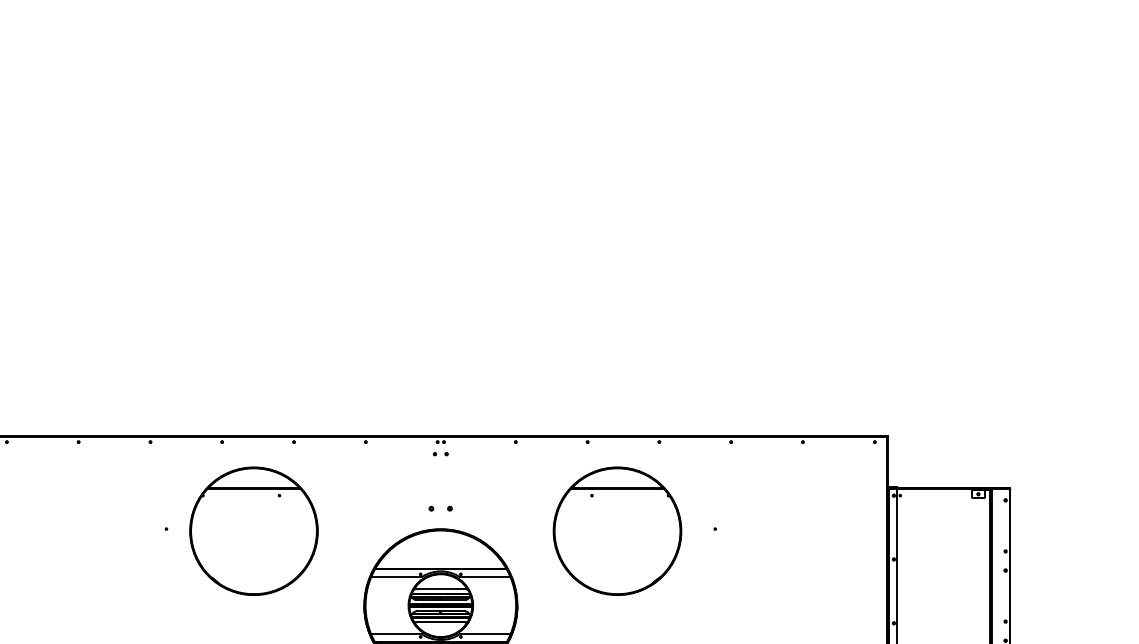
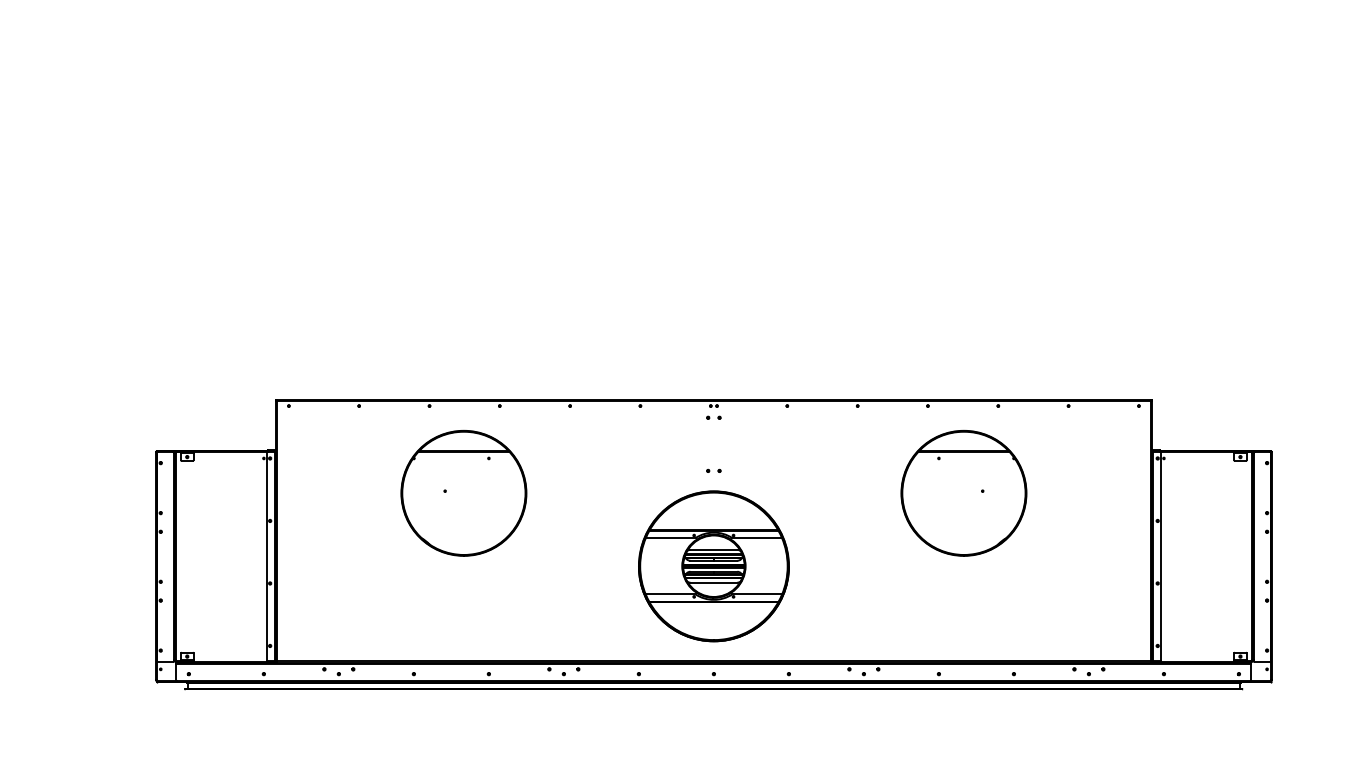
part: (440, 507) -> (713, 470), size x0.62
part: (253, 531) -> (463, 493), moved
part: (617, 531) -> (963, 493), moved

